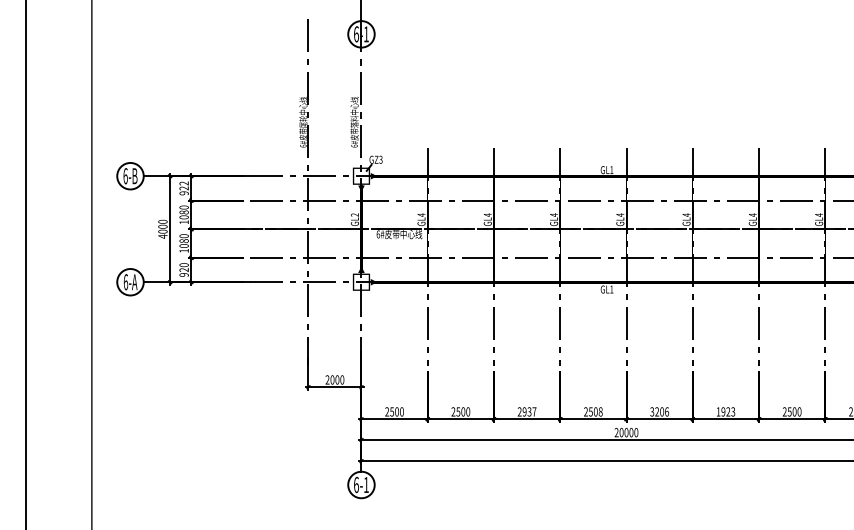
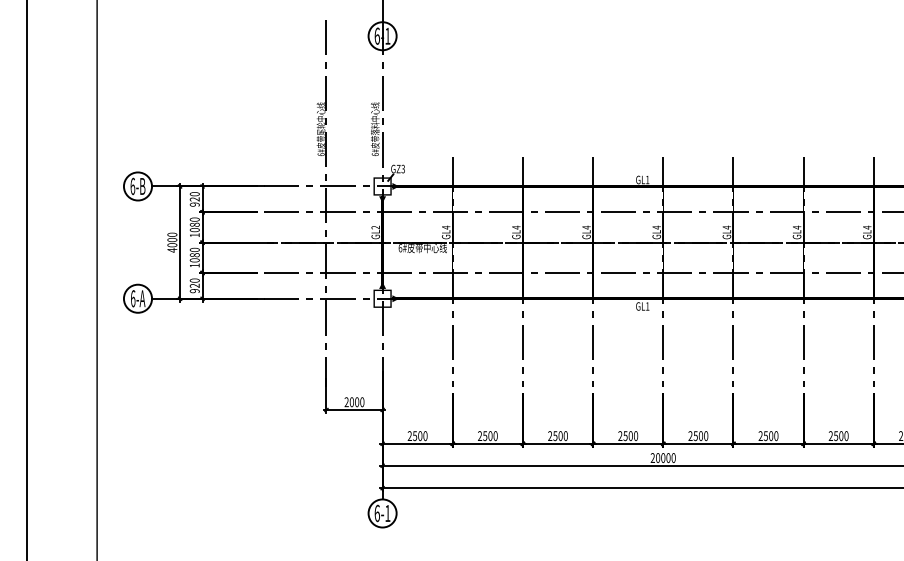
text: (183, 183) -> (194, 194), 922 -> 920
text: (529, 411) -> (560, 435), 2937 -> 2500
text: (659, 411) -> (698, 435), 3206 -> 2500
text: (725, 411) -> (768, 435), 1923 -> 2500
text: (600, 412) -> (635, 436), 2508 -> 2500

